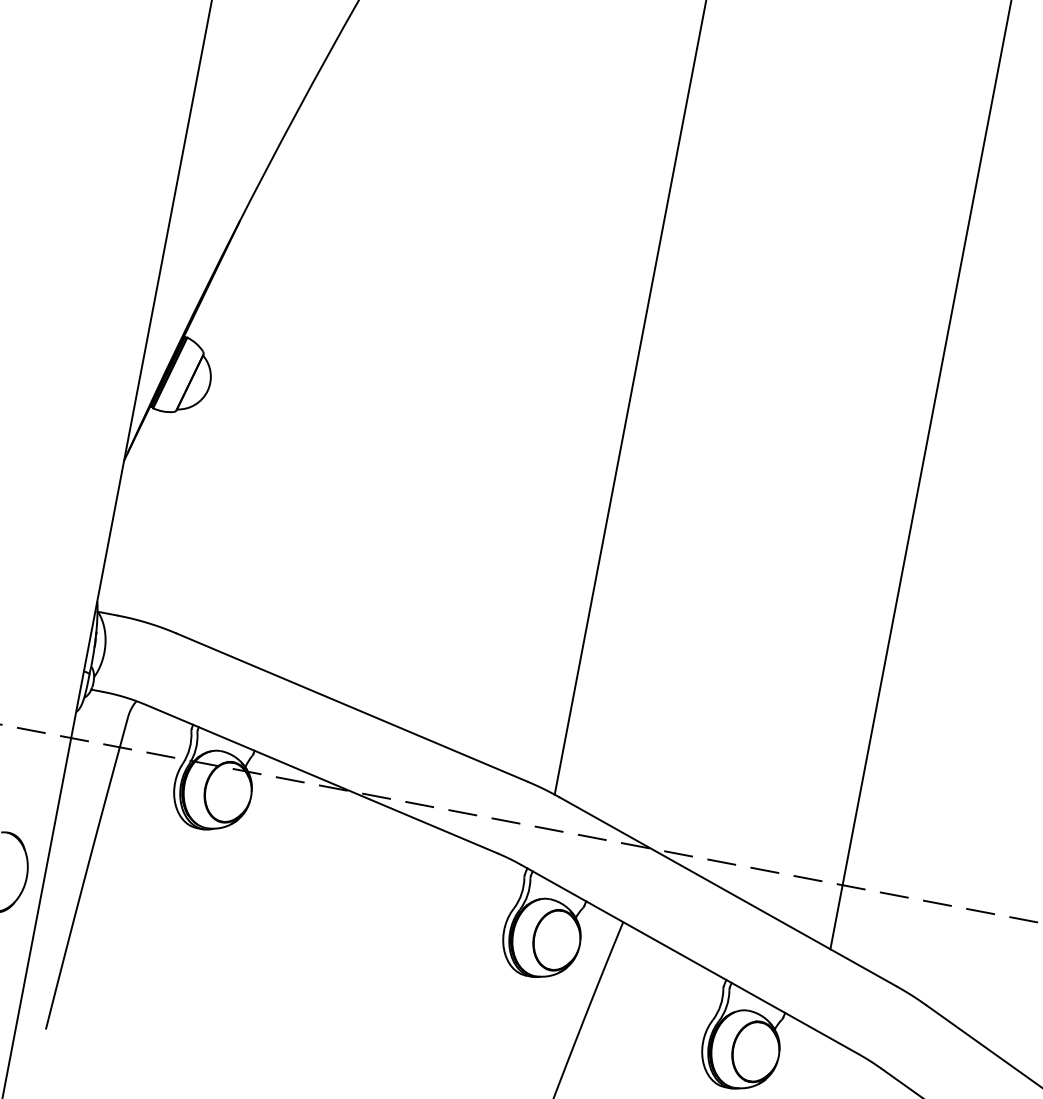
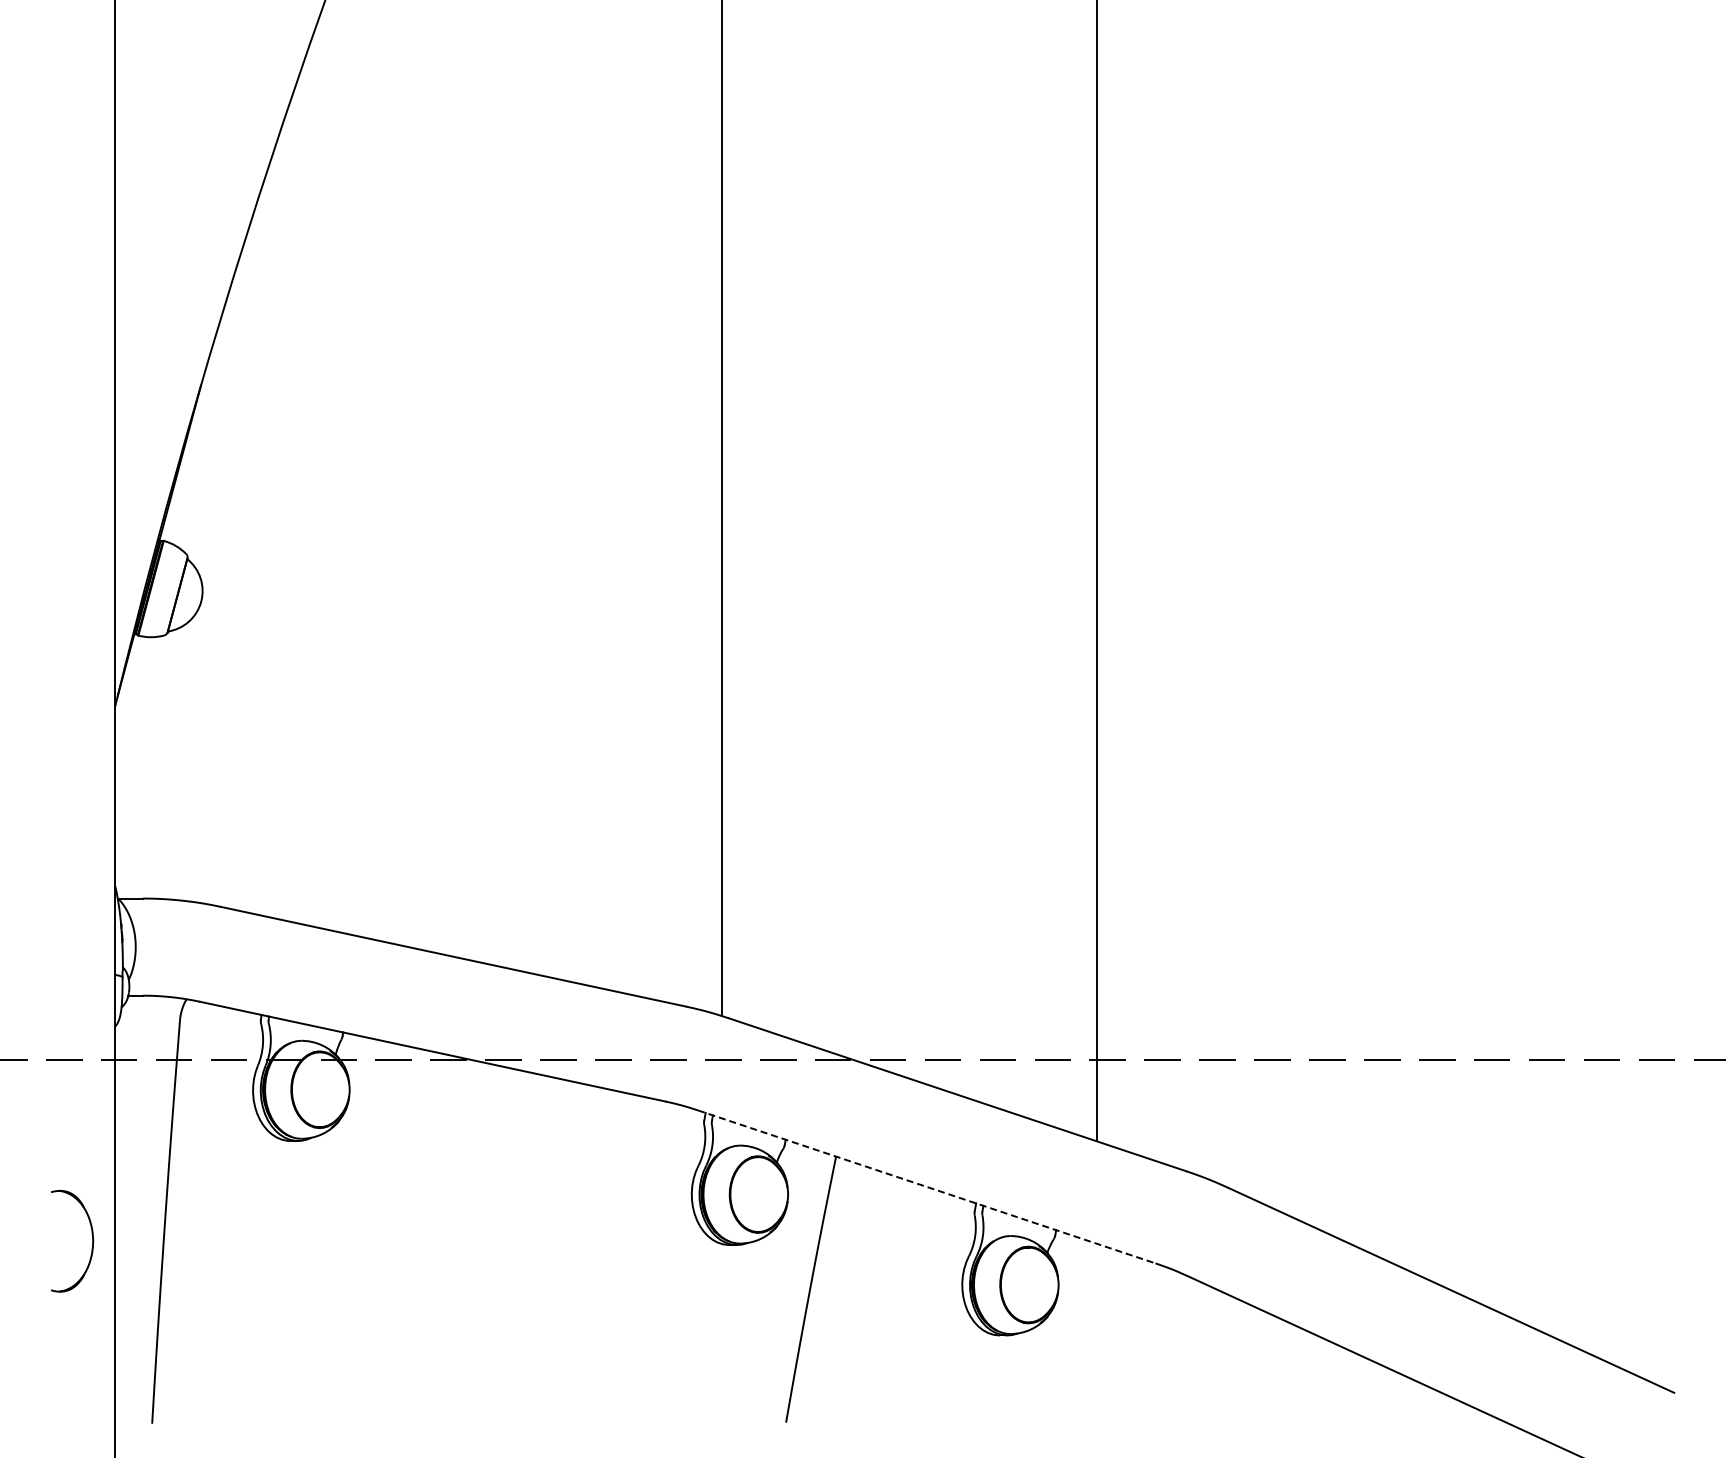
line: (690, 960) -> (927, 1187), solid -> dashed

